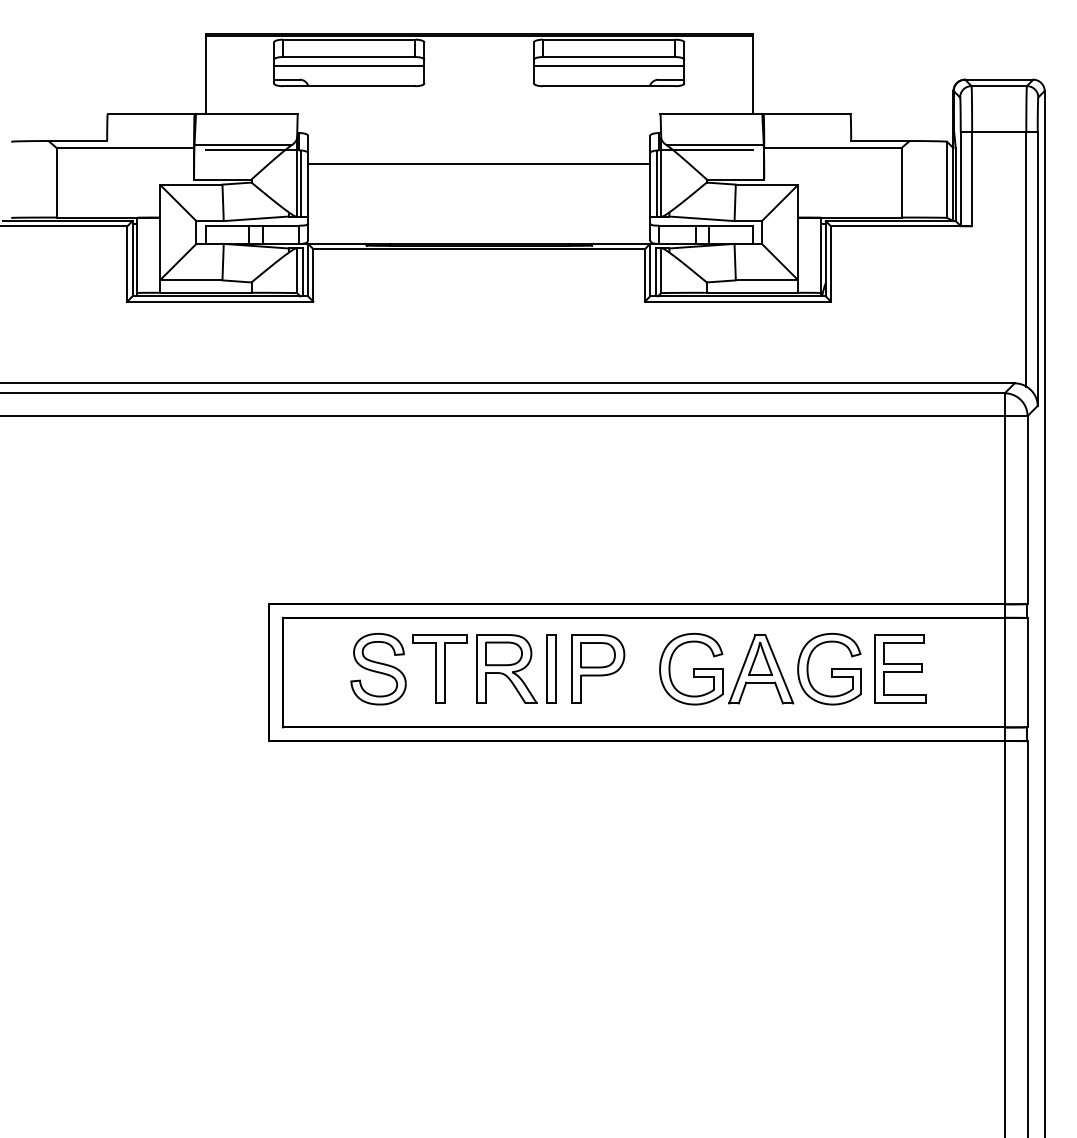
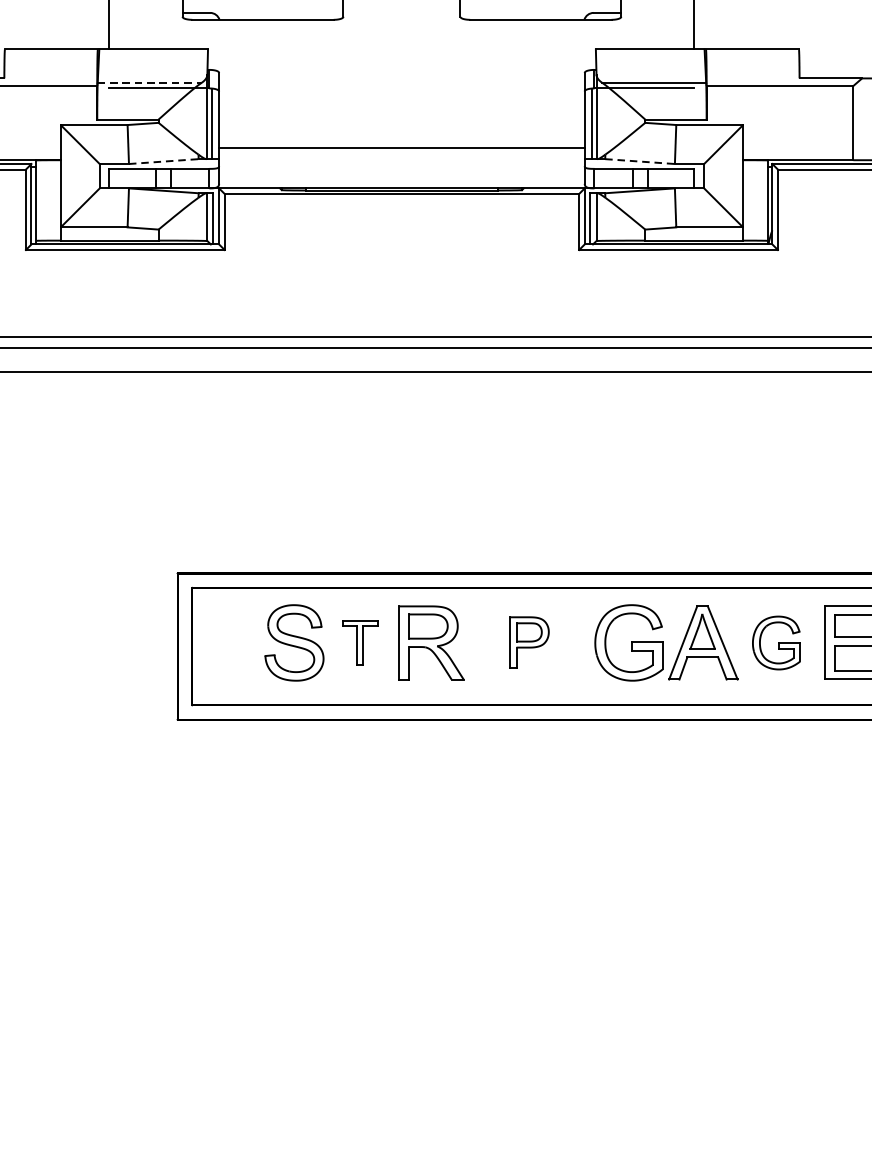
line: (243, 145) -> (150, 83), solid -> dashed
line: (479, 163) -> (402, 147), moved
line: (256, 218) -> (163, 161), solid -> dashed
line: (701, 218) -> (639, 161), solid -> dashed
part: (439, 668) -> (359, 642), size x0.6
part: (551, 668) -> (479, 642), removed
part: (598, 668) -> (529, 642), size x0.7
part: (829, 669) -> (776, 643), size x0.7

